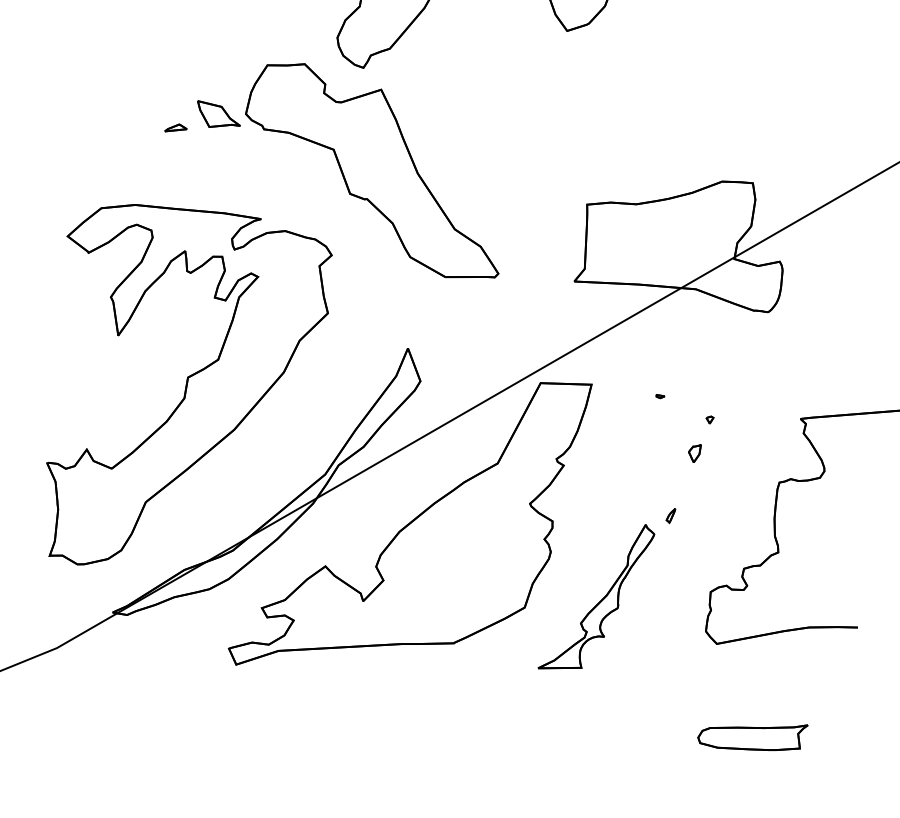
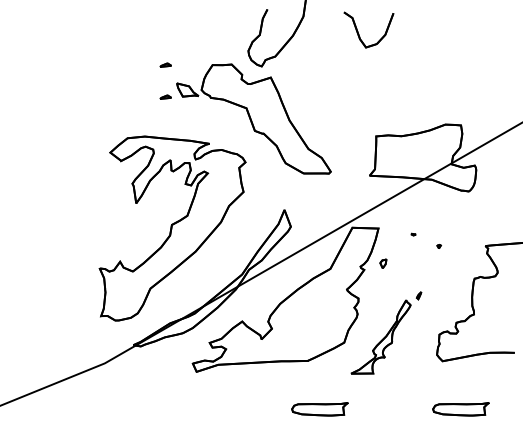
part: (175, 64) -> (165, 64), added
part: (695, 452) -> (383, 263), moved
part: (476, 738) -> (319, 409), added

